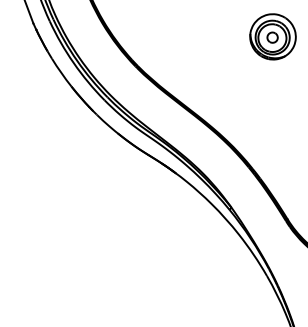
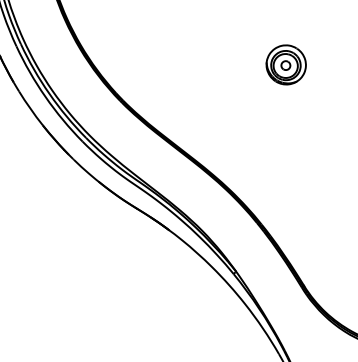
part: (272, 36) -> (285, 64), size x0.71

